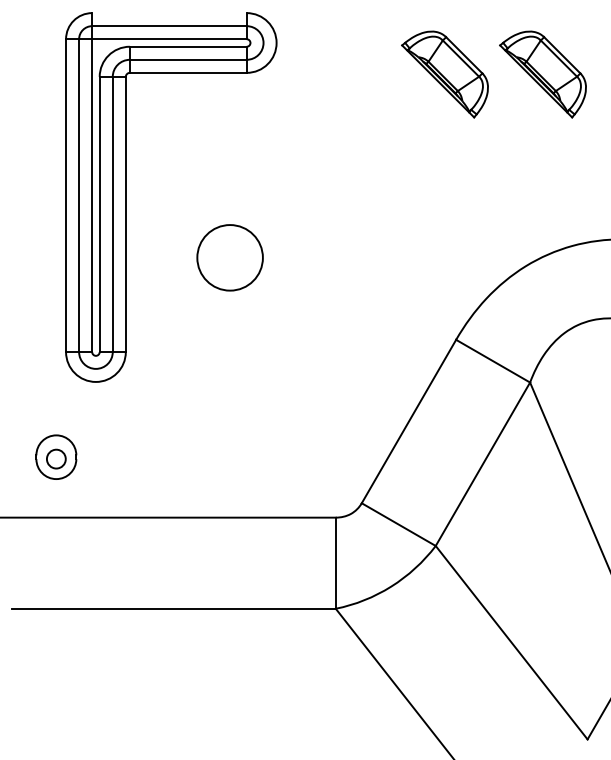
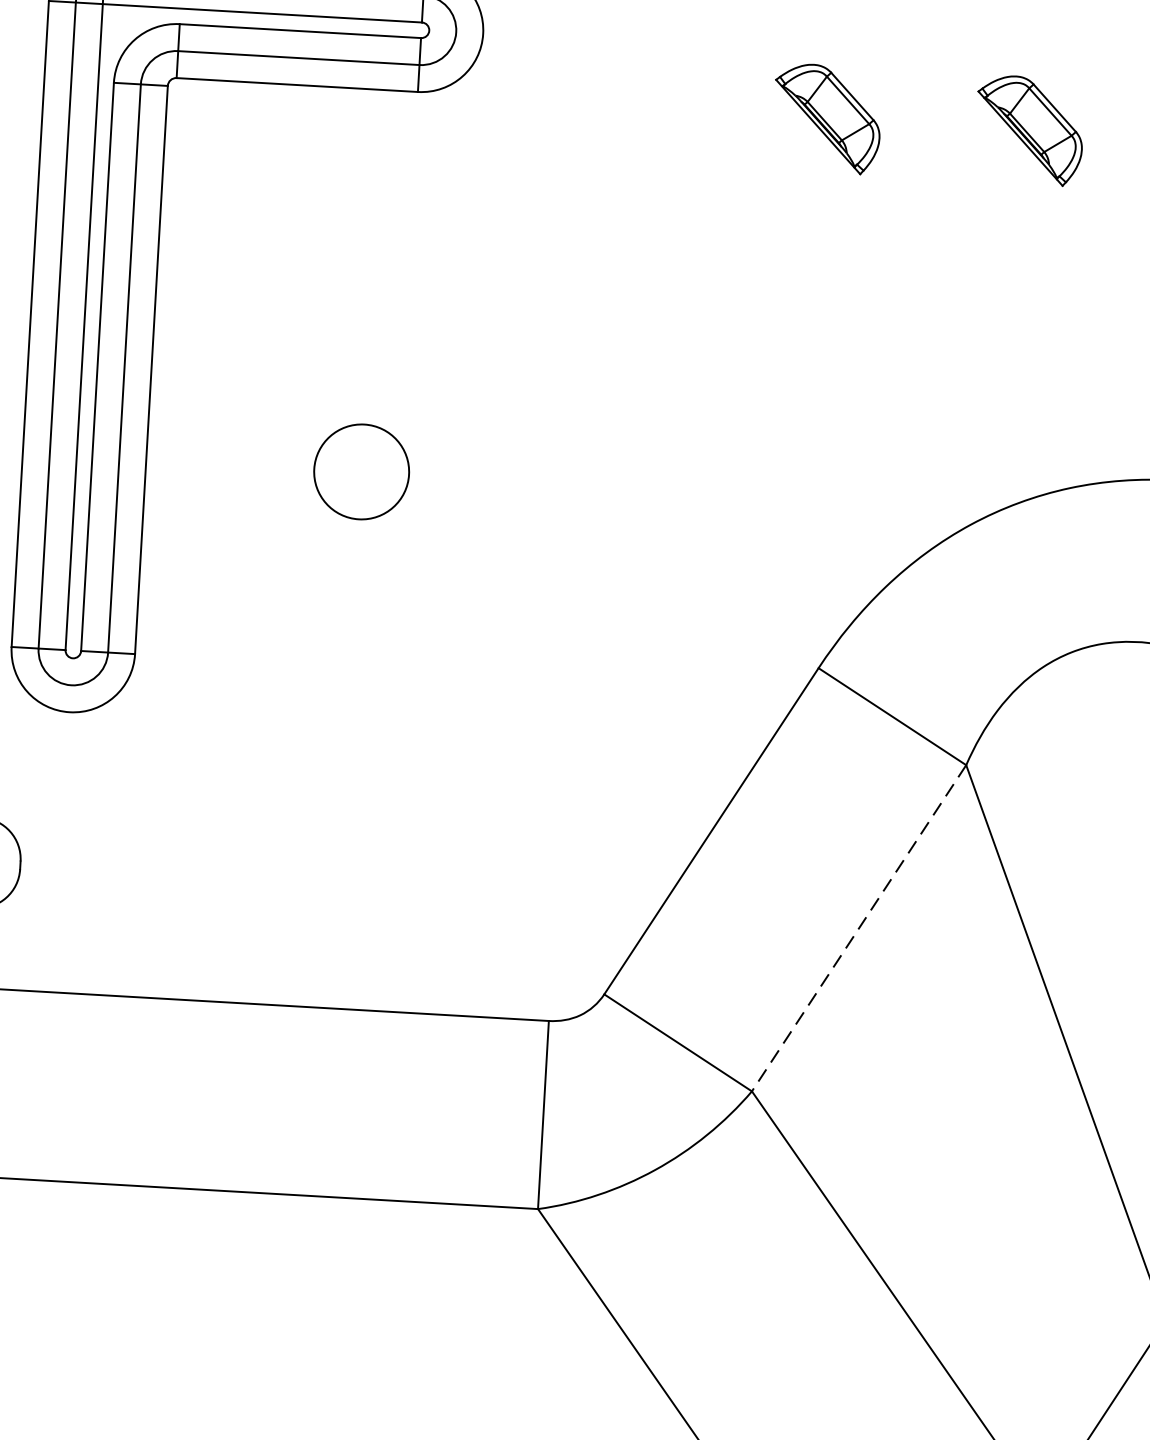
part: (444, 74) -> (826, 118), size x0.6
part: (542, 74) -> (1028, 130), size x0.6
circle: (229, 257) -> (360, 471), size x0.7
line: (482, 464) -> (858, 928), solid -> dashed

